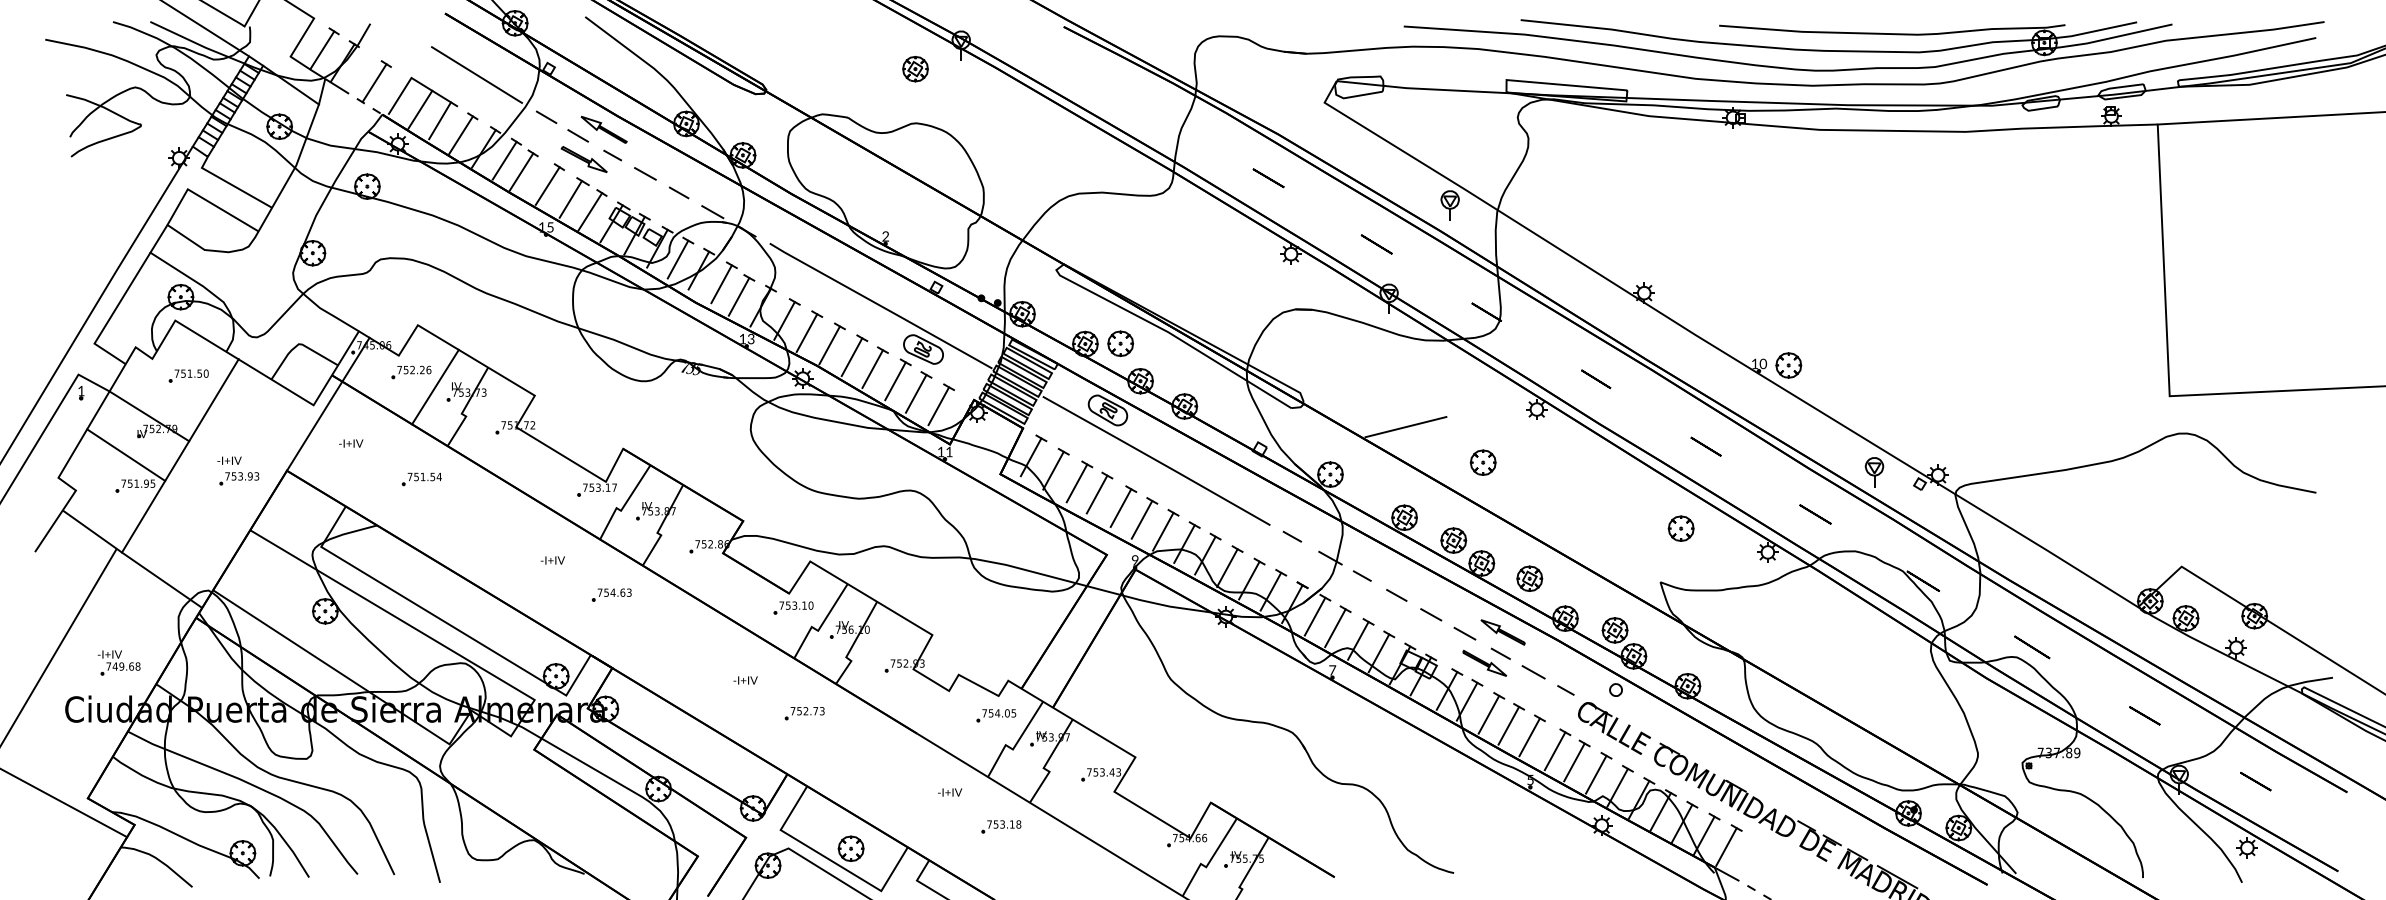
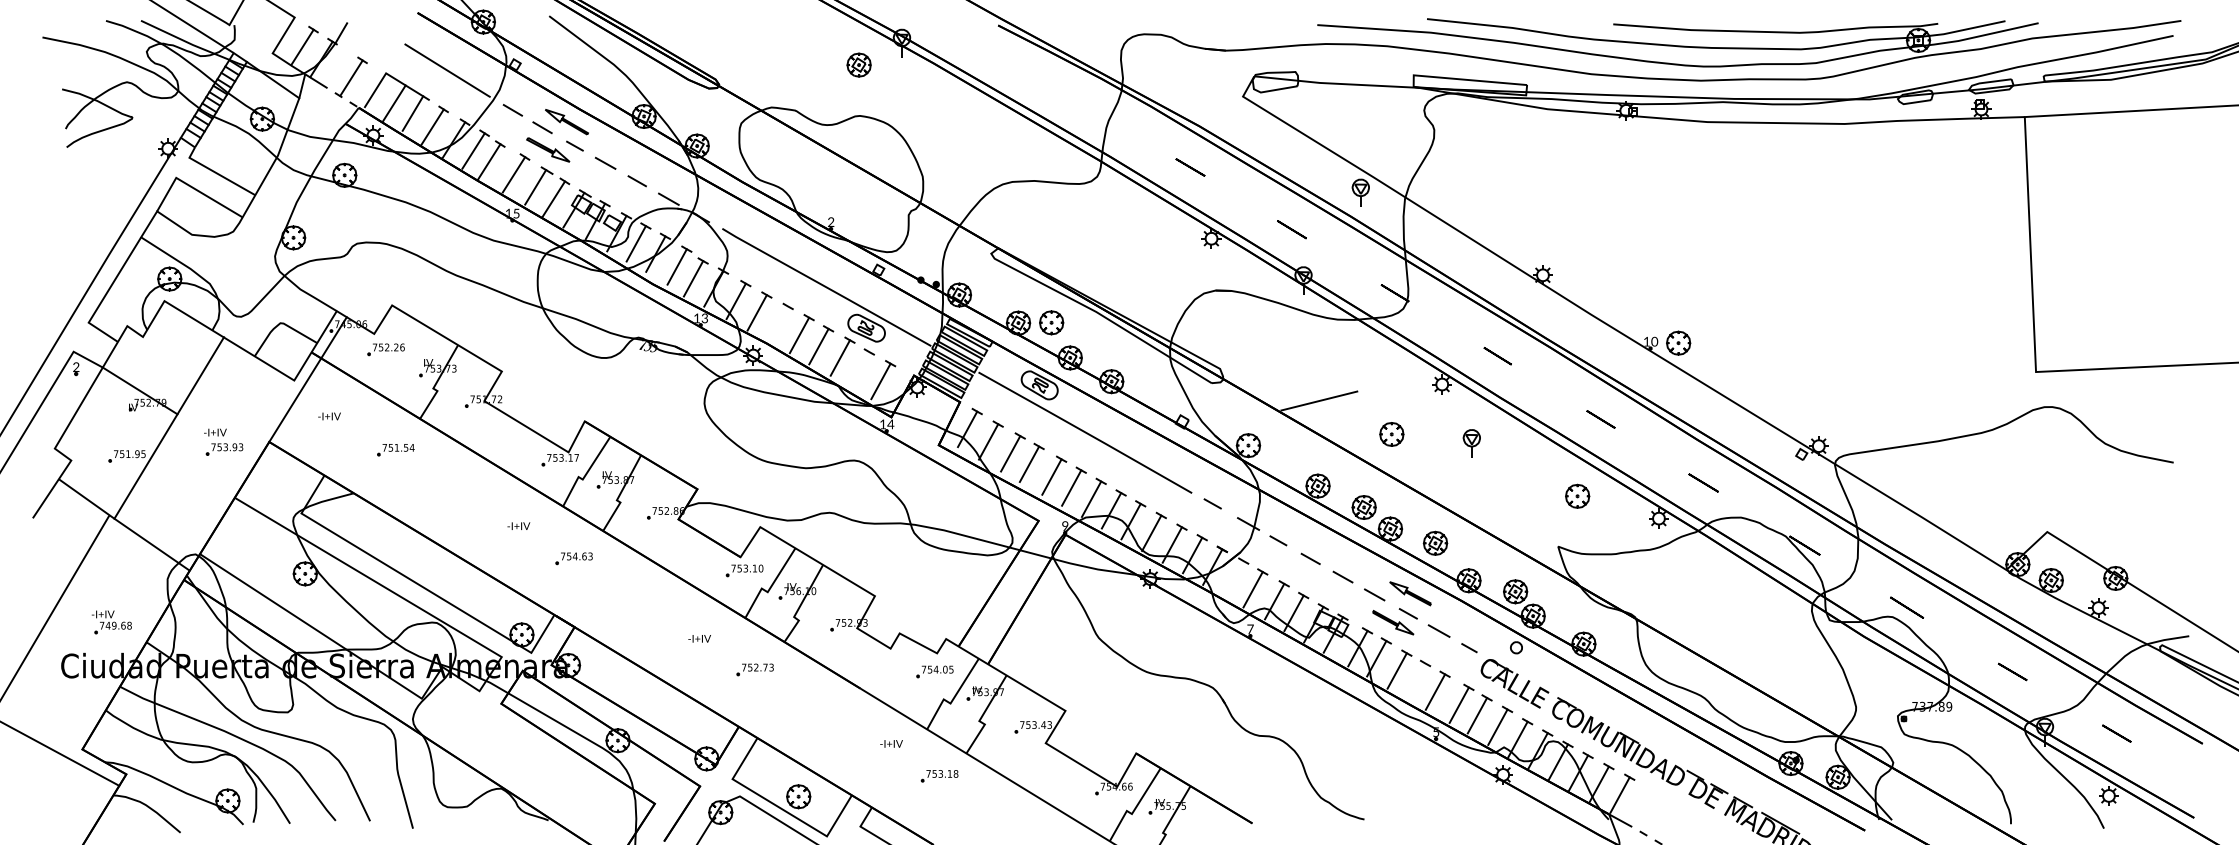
line: (829, 345) -> (778, 324), removed
part: (188, 375) -> (176, 352), removed
line: (435, 386) -> (408, 362), removed
text: (81, 390) -> (76, 366), 1 -> 2
line: (915, 393) -> (859, 369), removed
text: (949, 451) -> (890, 423), 11 -> 14
line: (126, 454) -> (118, 426), removed
part: (1874, 472) -> (1471, 443), moved
line: (1314, 616) -> (1233, 578), removed
line: (1508, 725) -> (1415, 681), removed

